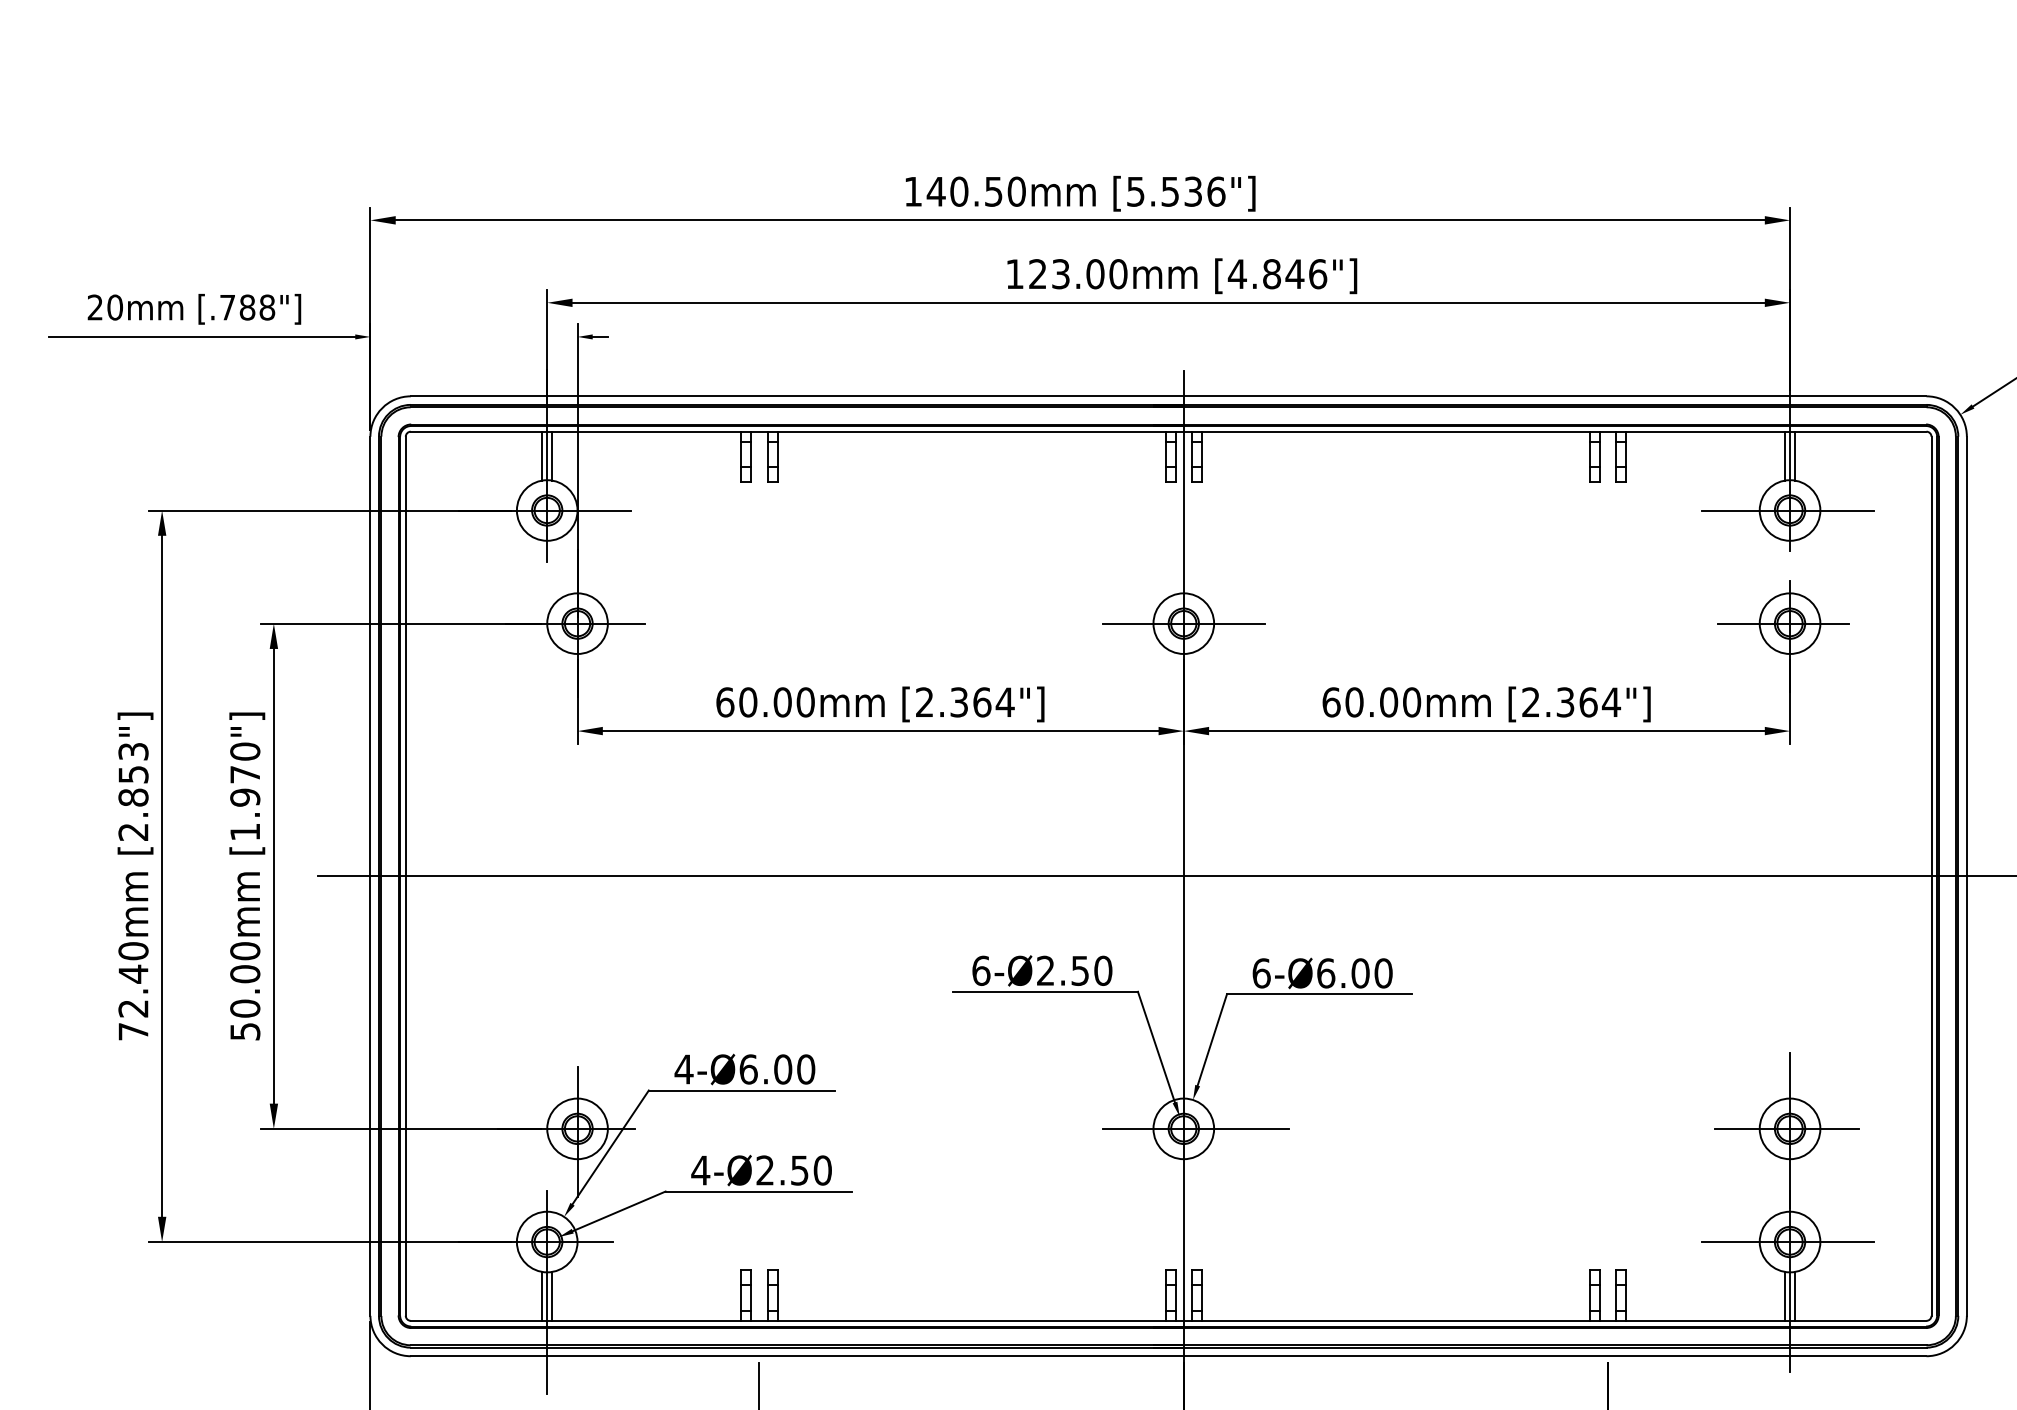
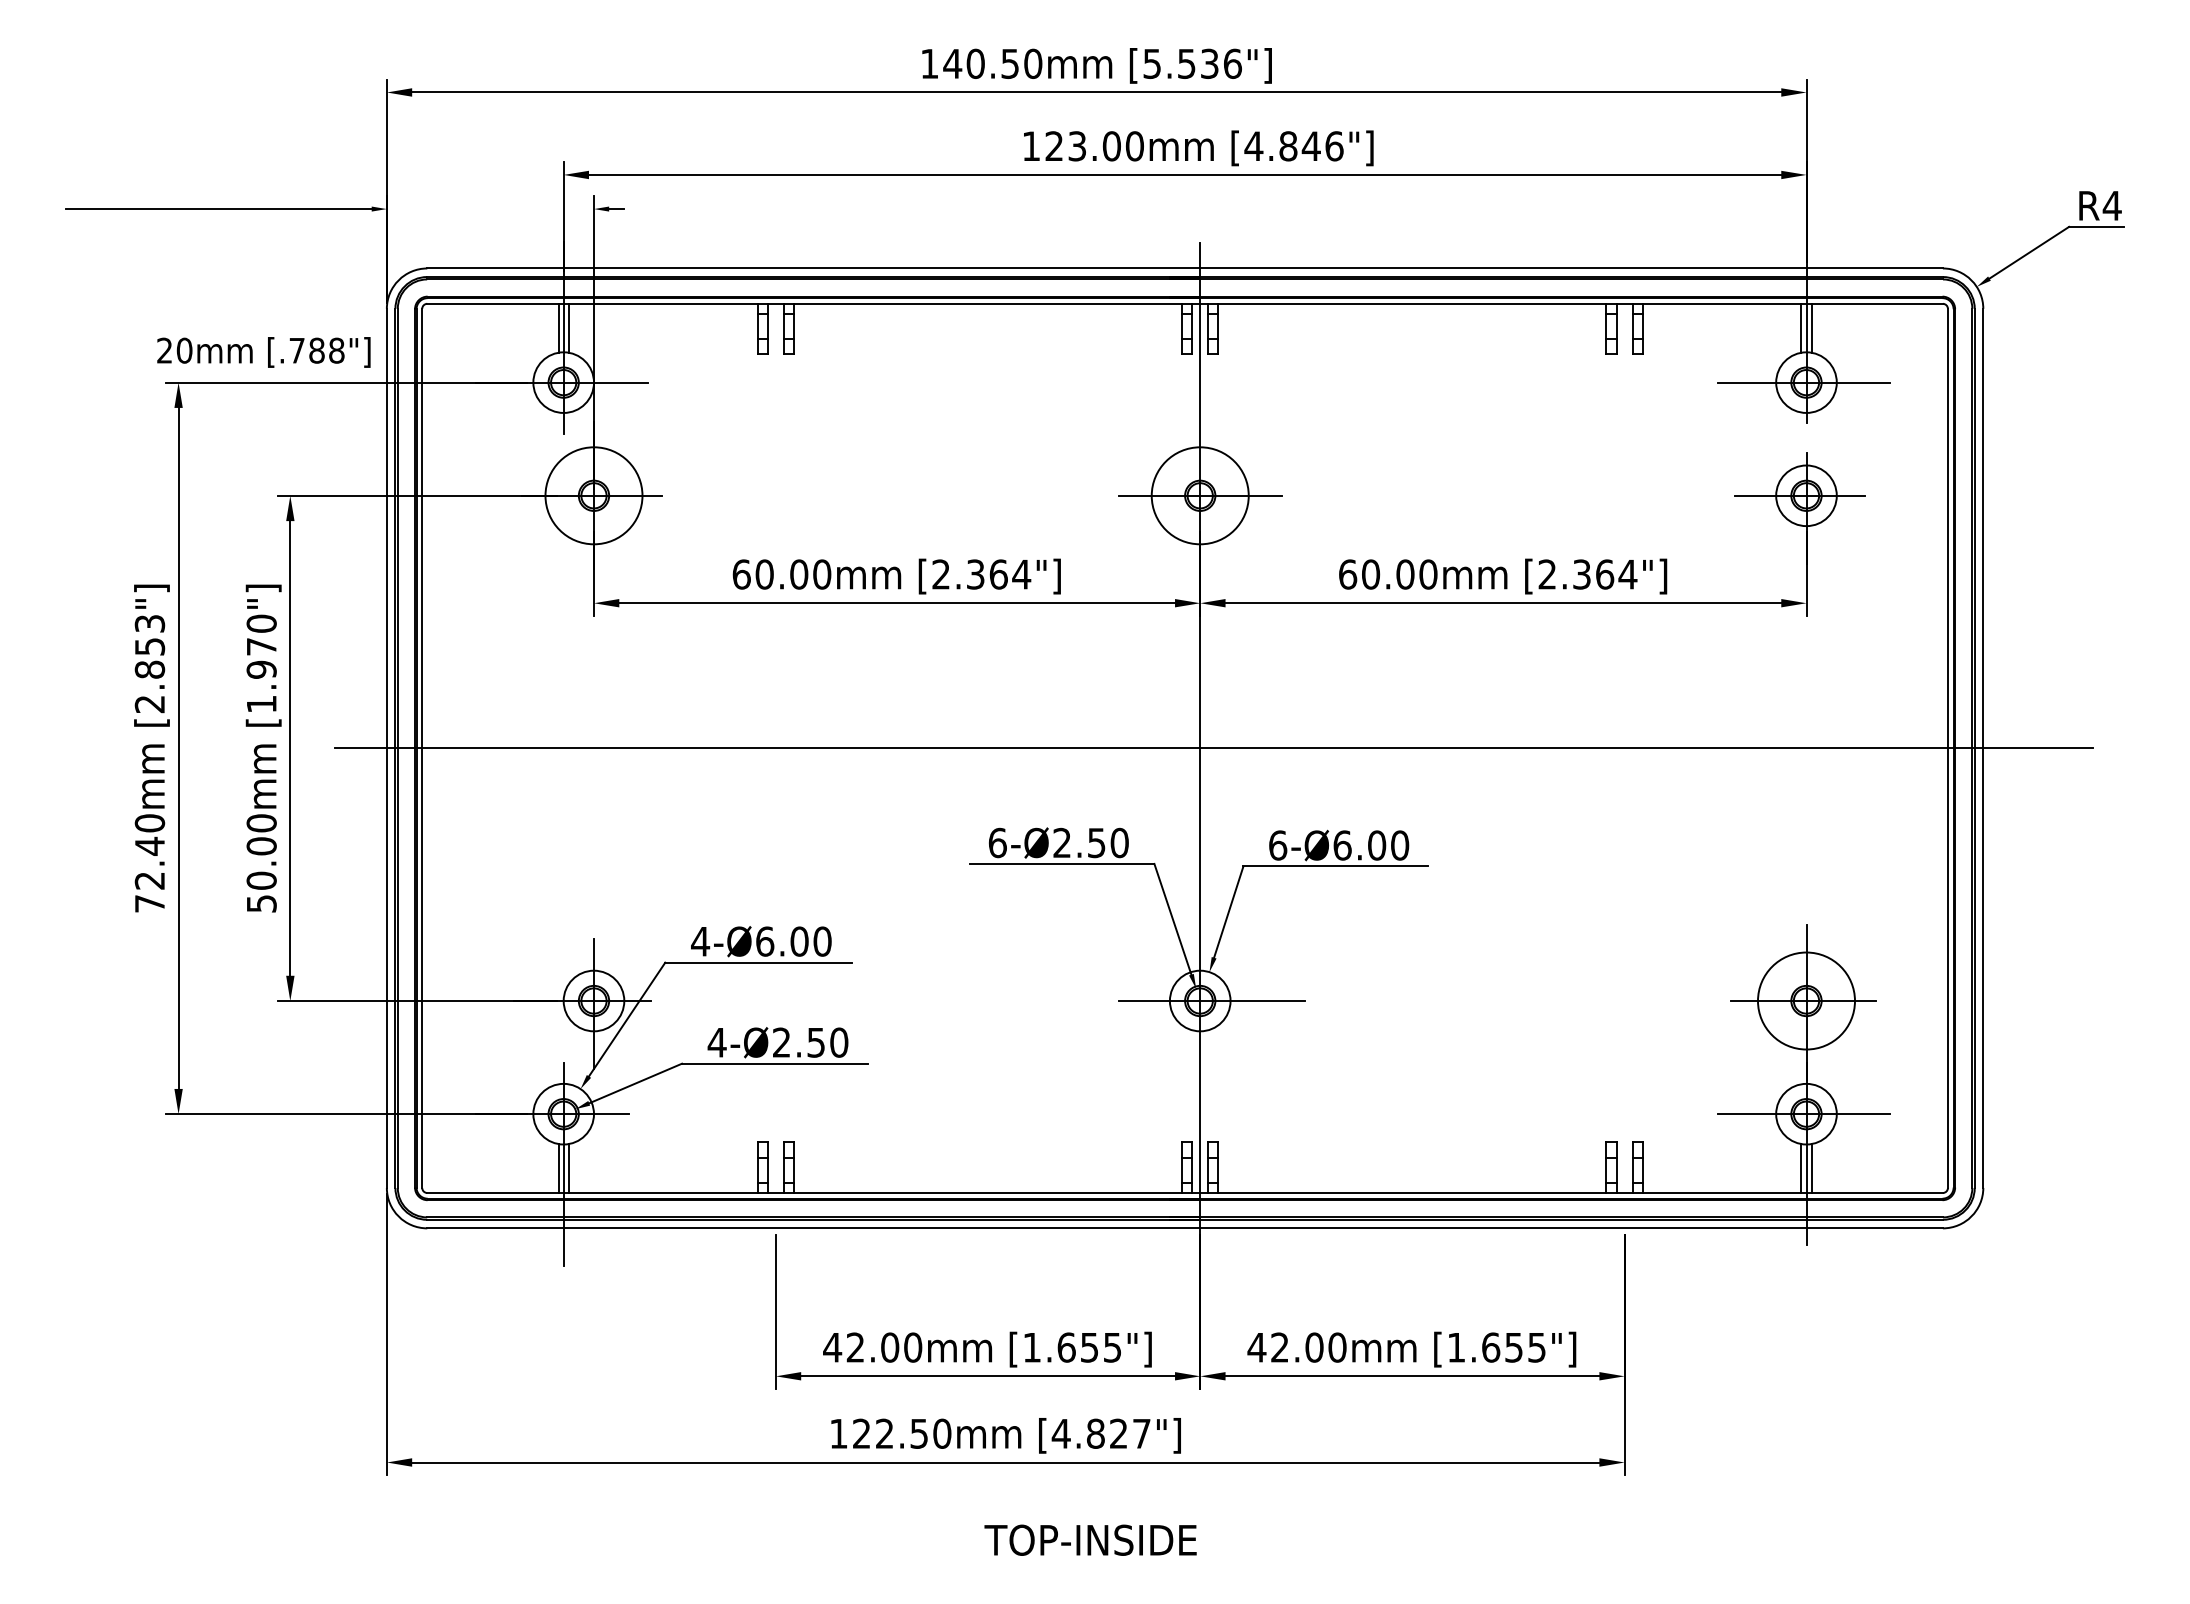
text: (194, 309) -> (263, 352), moved
circle: (577, 623) -> (593, 495), size x1.6
circle: (1183, 623) -> (1199, 495), size x1.6
circle: (1790, 1128) -> (1806, 1000), size x1.6

